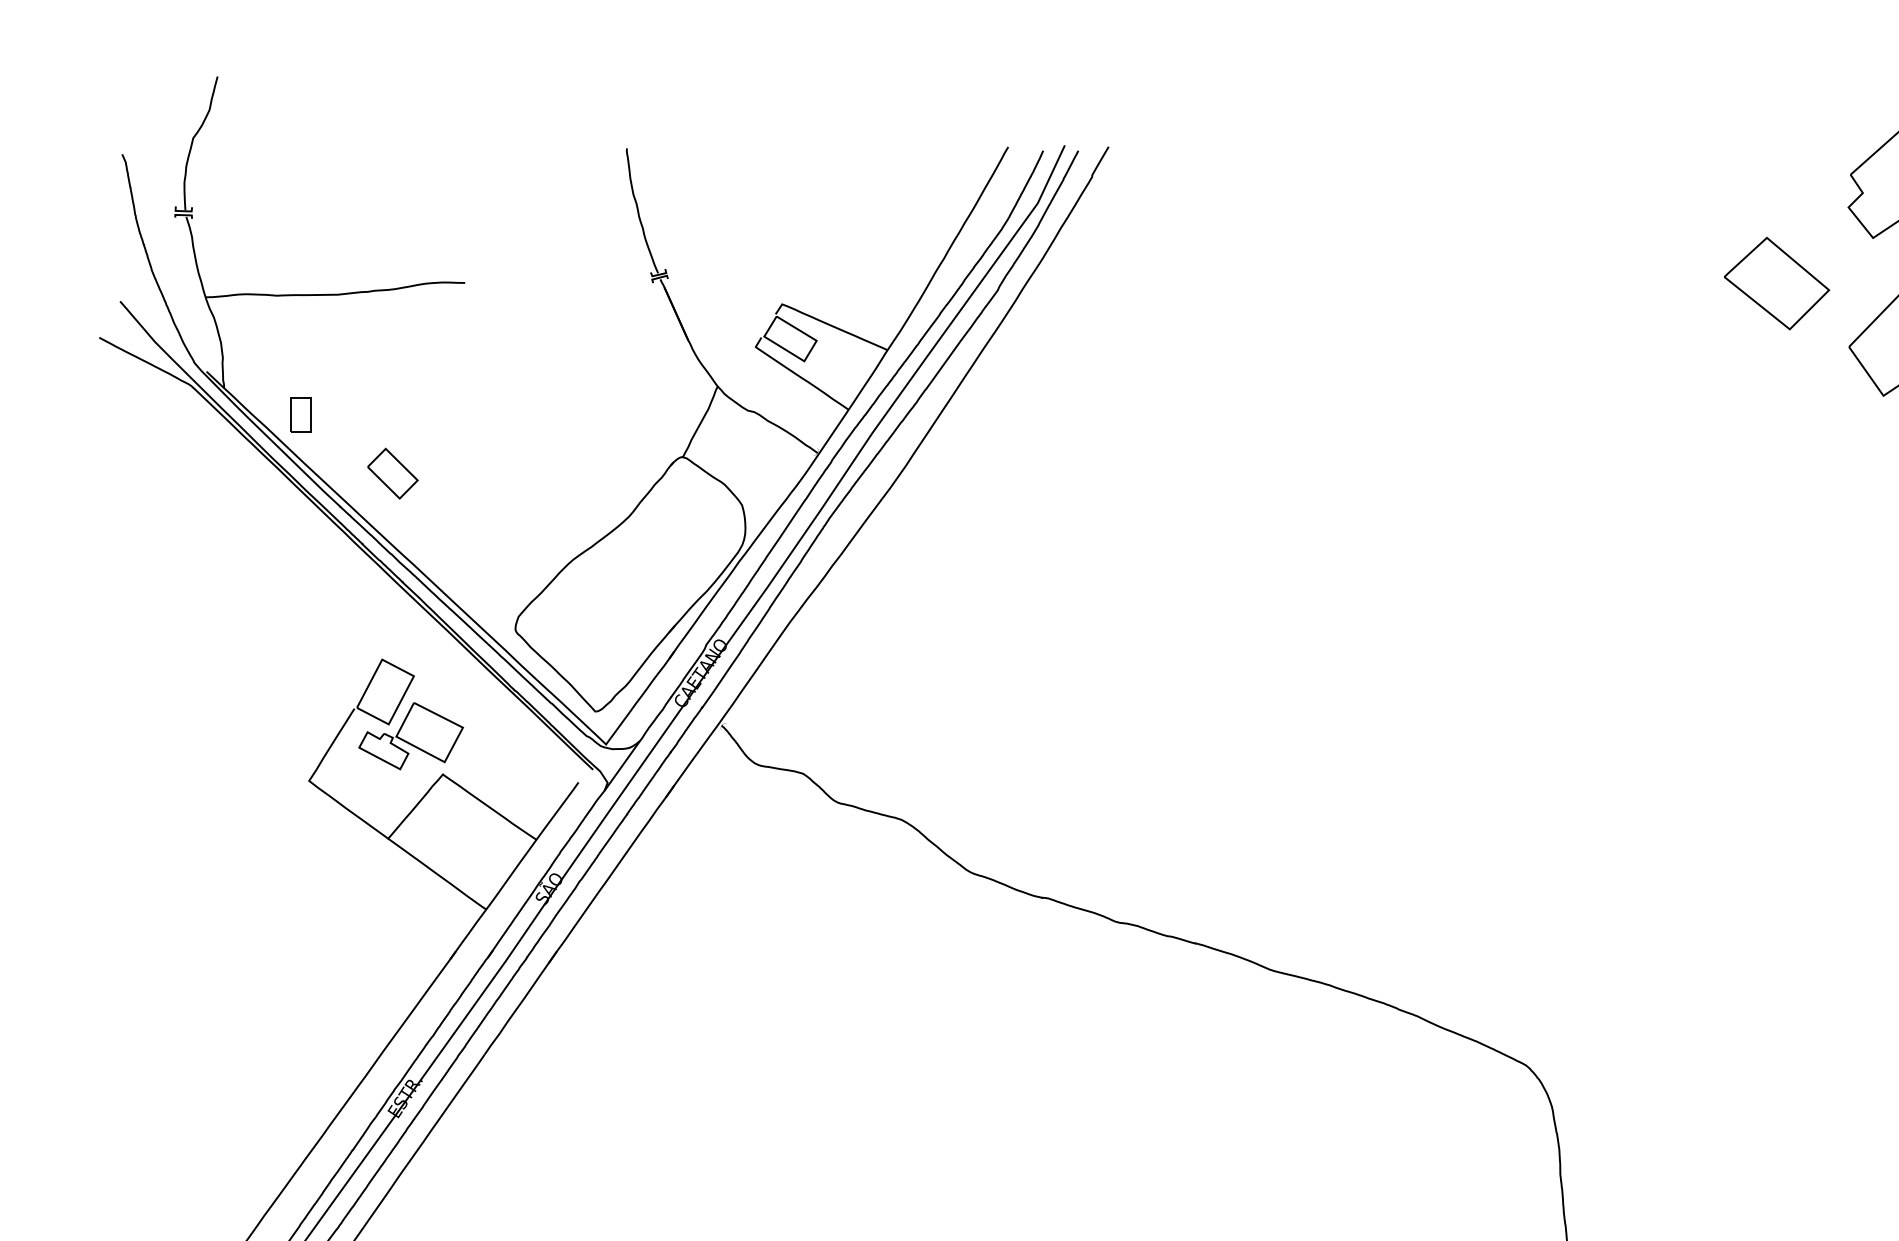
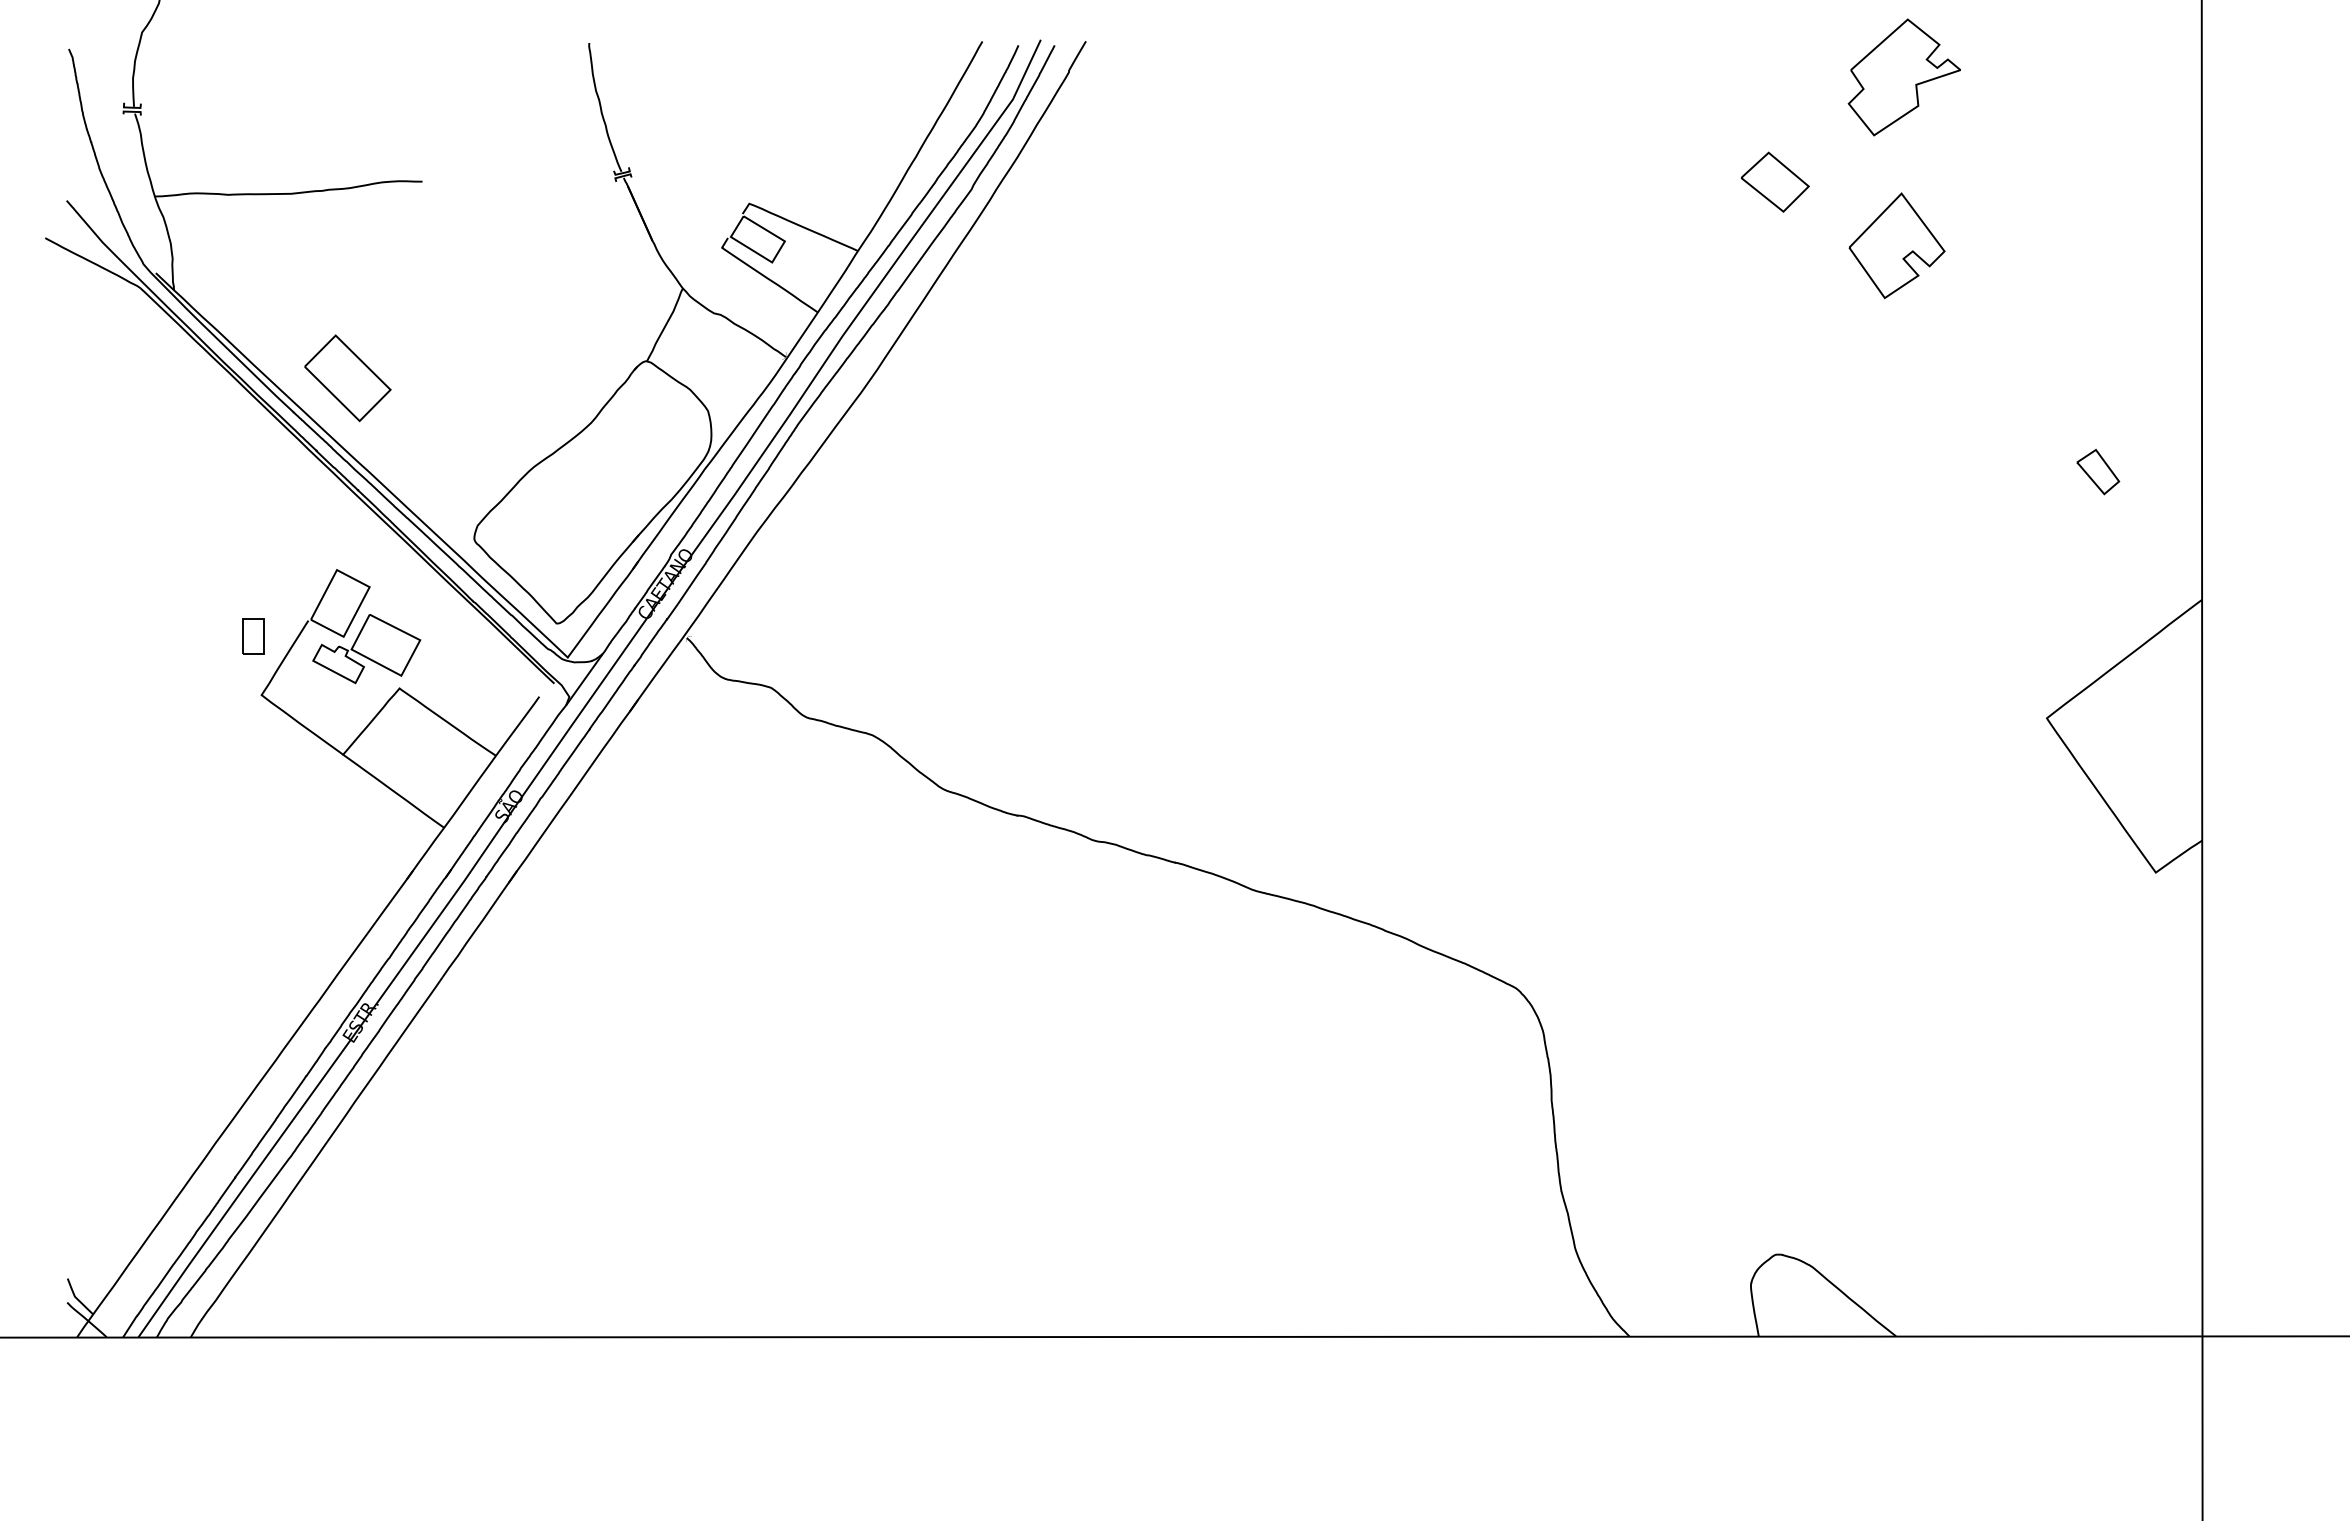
part: (1777, 282) -> (1775, 181), size x0.62
part: (301, 414) -> (253, 636), moved
part: (392, 473) -> (347, 378), size x1.67

